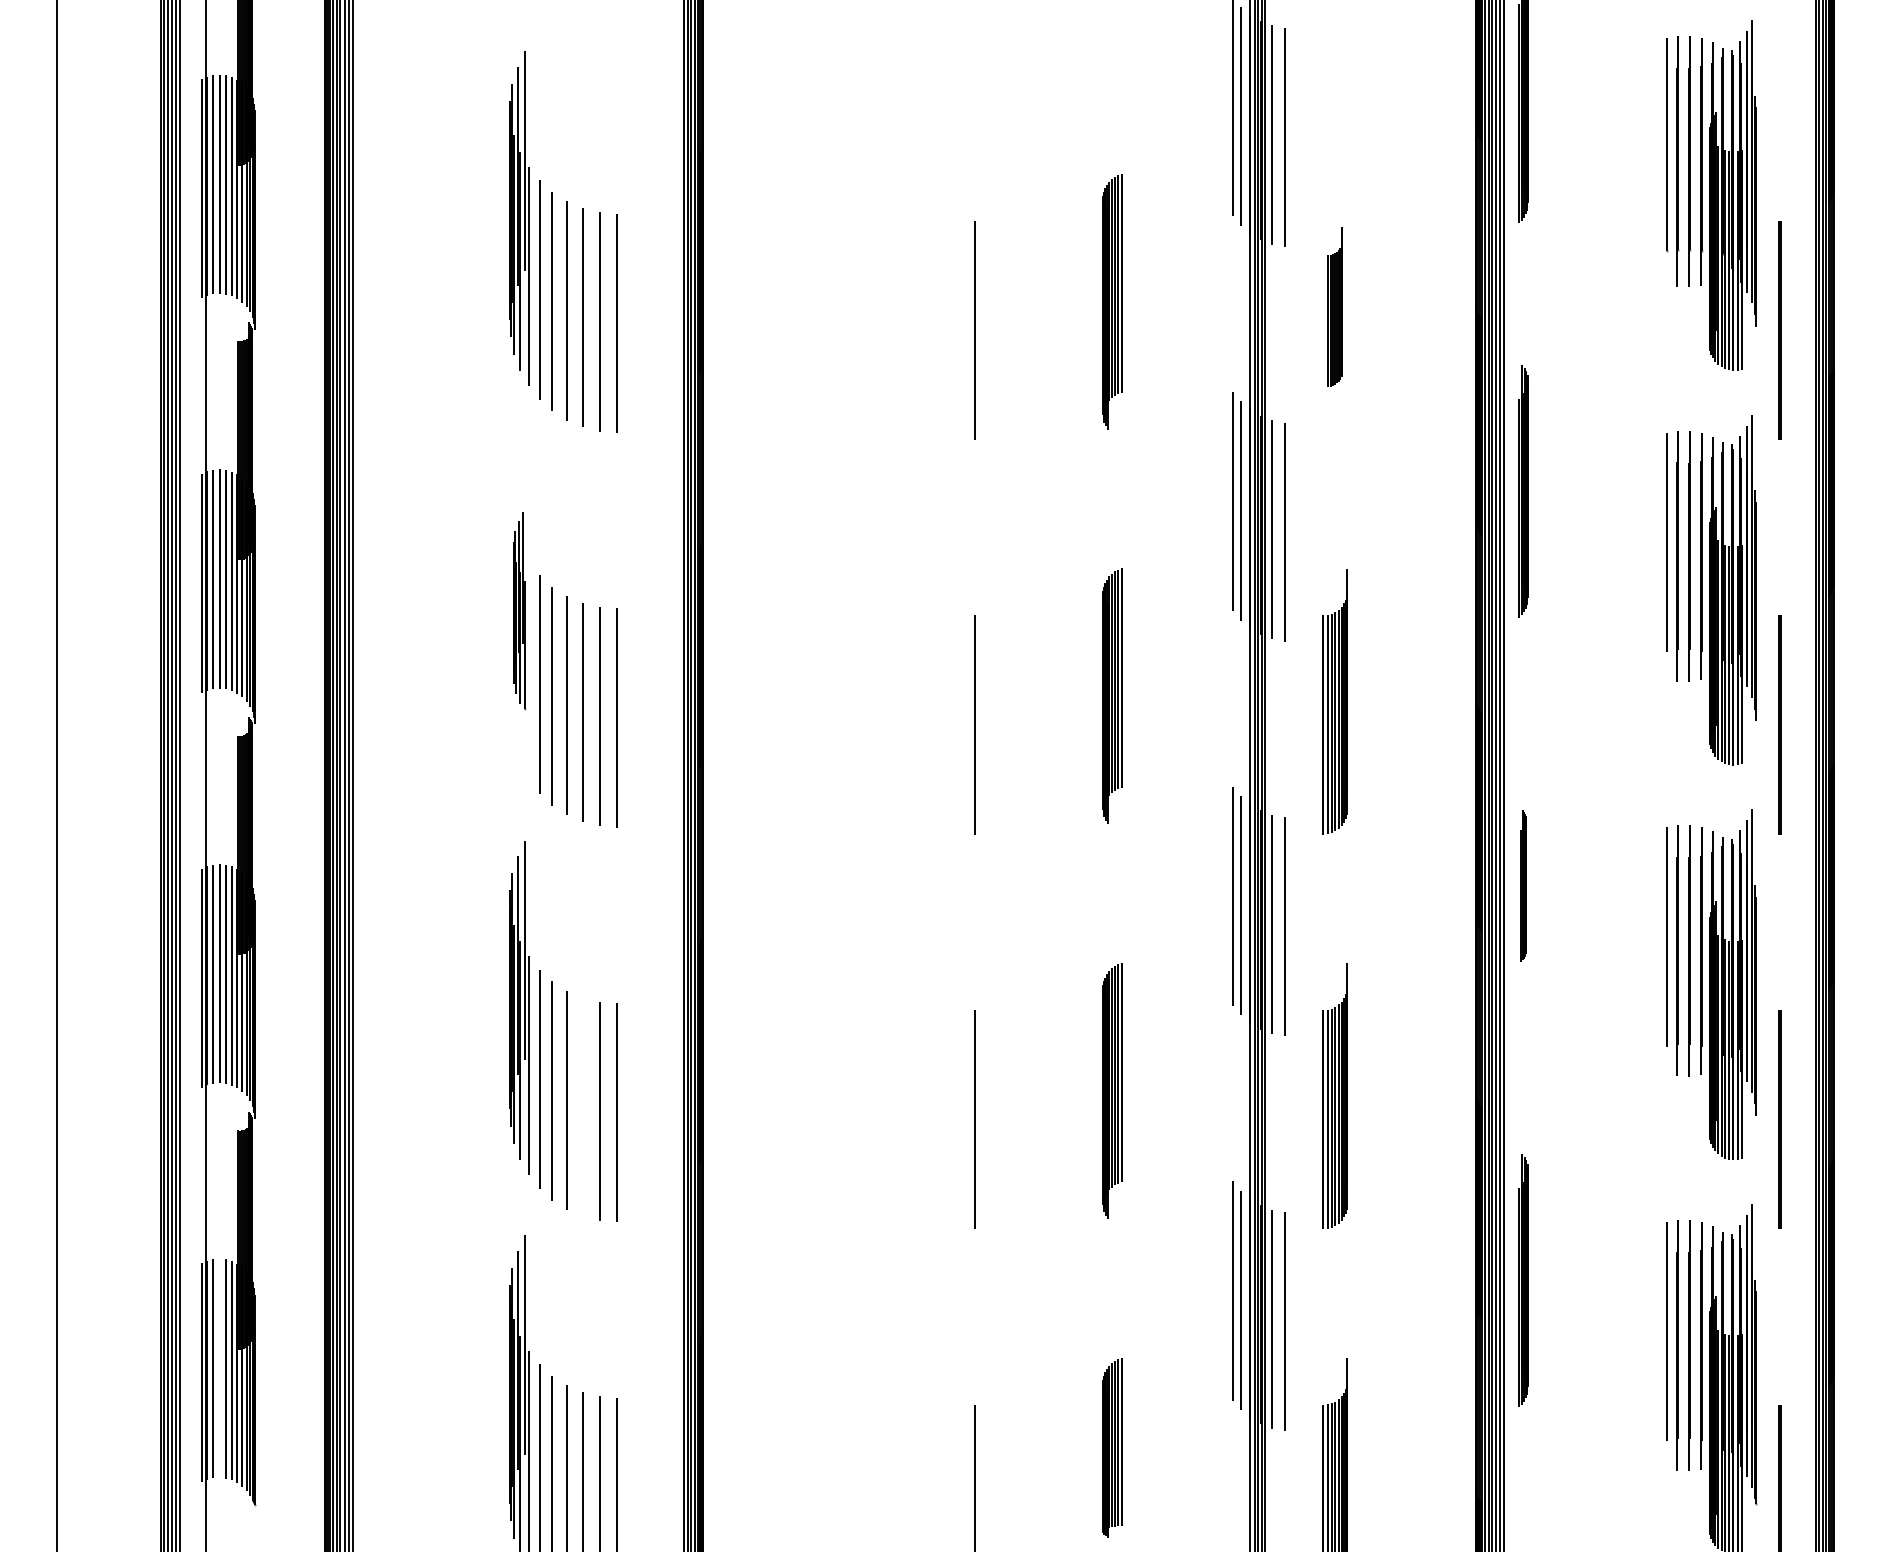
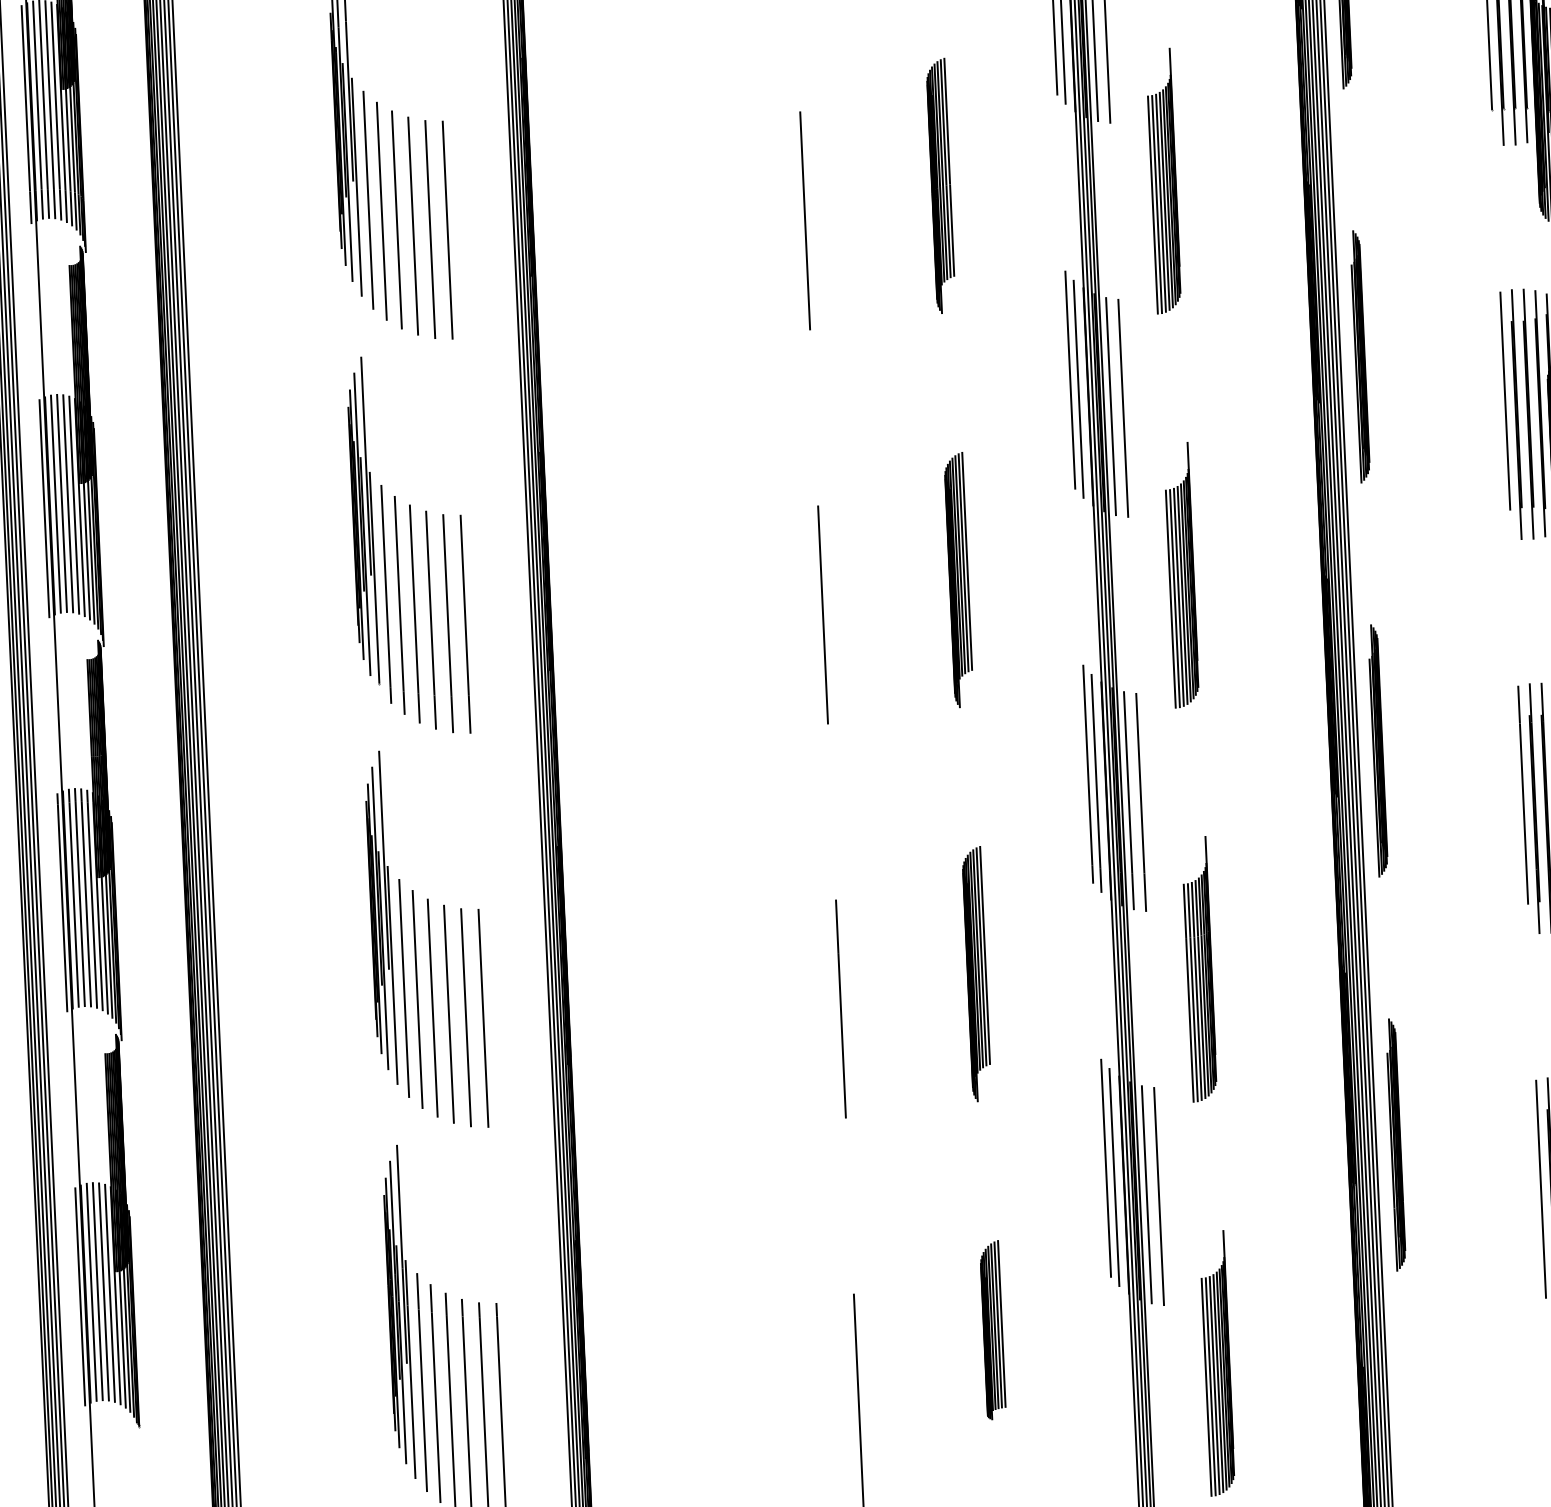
part: (1334, 306) -> (1162, 180), size x1.67
part: (519, 610) -> (362, 521), size x1.67
part: (1523, 885) -> (1377, 750), size x1.67
line: (583, 1106) -> (449, 1013), added
line: (219, 1368) -> (97, 1291), added

